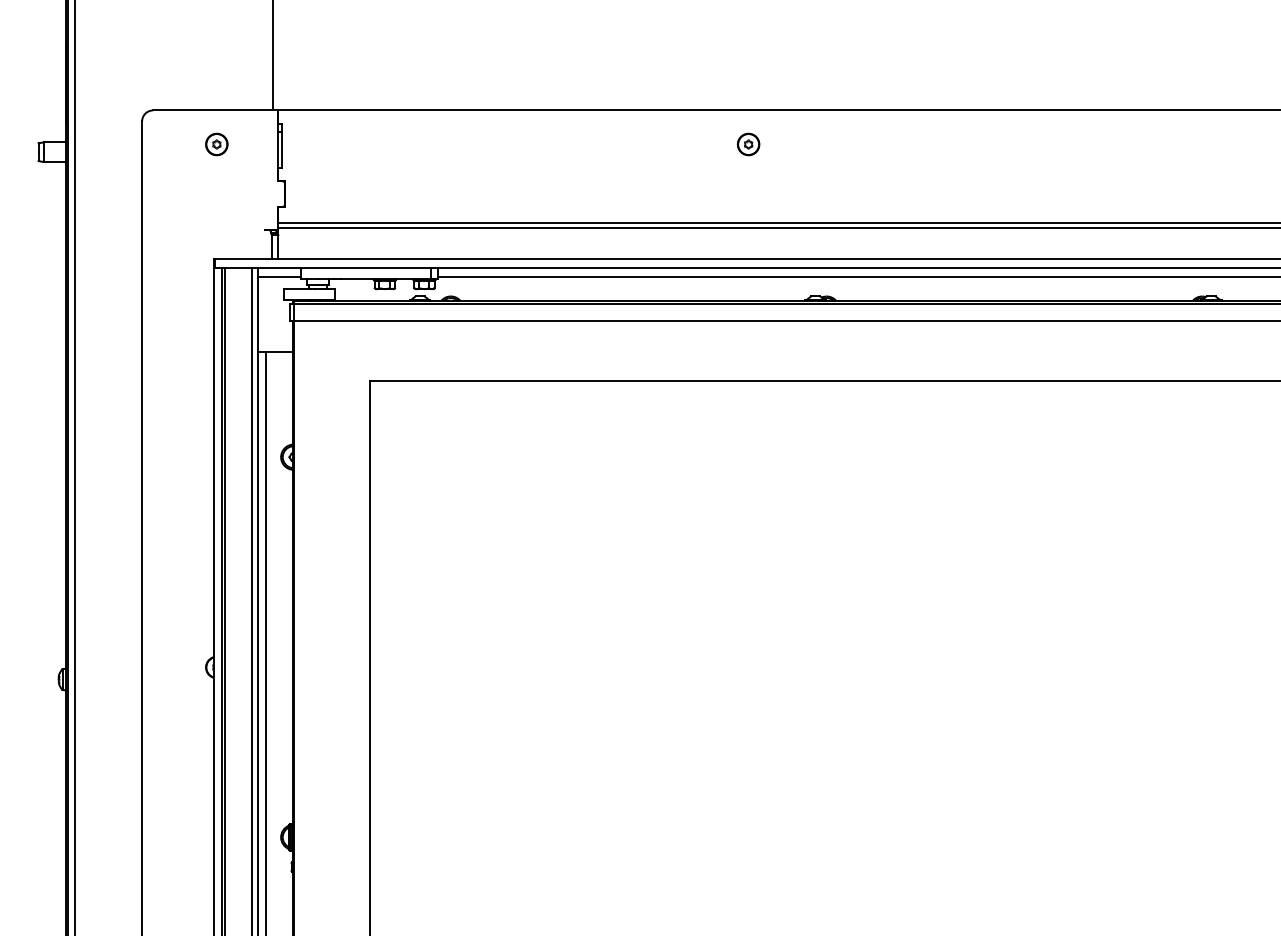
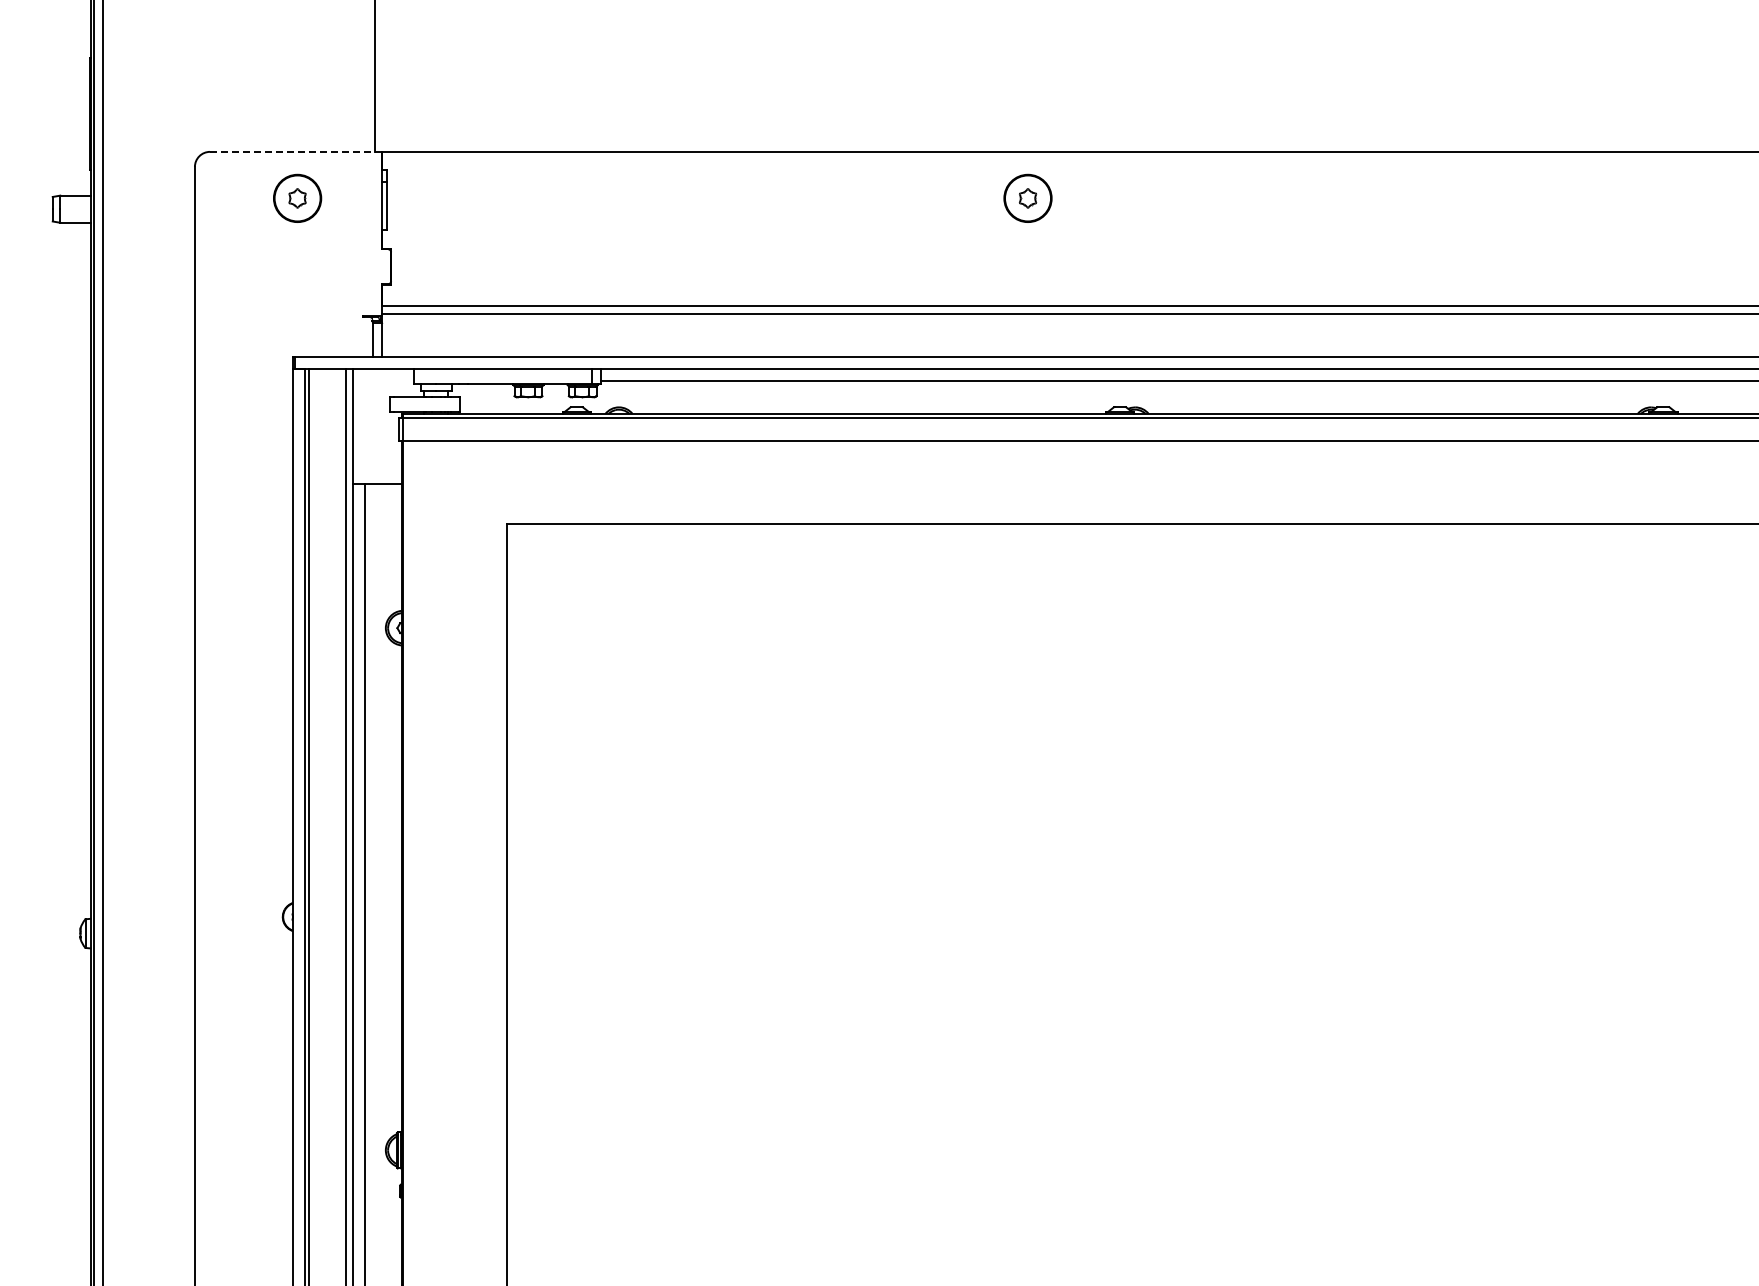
line: (216, 110) -> (296, 151), solid -> dashed
part: (216, 144) -> (297, 198), size x1.6
part: (748, 144) -> (1027, 198), size x1.6
line: (279, 276) -> (383, 380), removed

